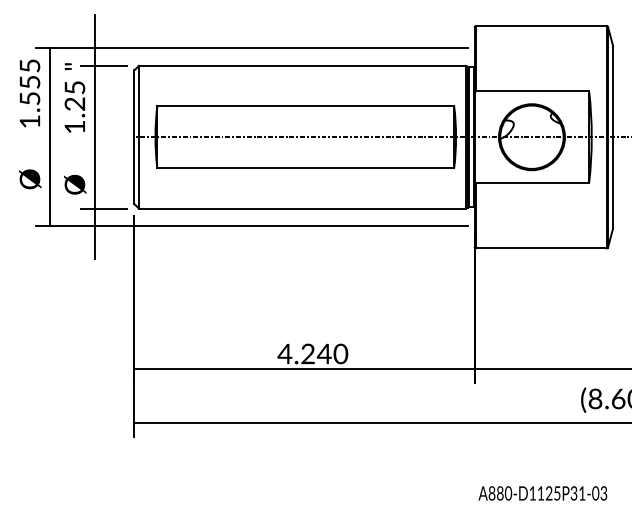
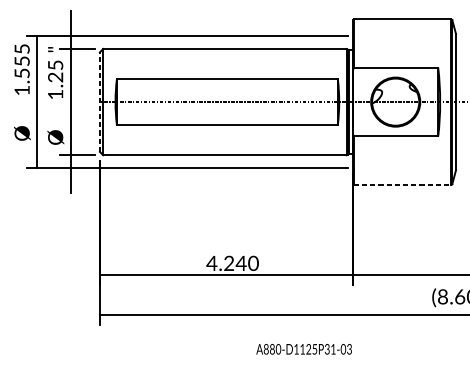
line: (134, 137) -> (99, 102), solid -> dashed
line: (541, 248) -> (402, 184), solid -> dashed
text: (542, 493) -> (303, 349), moved

